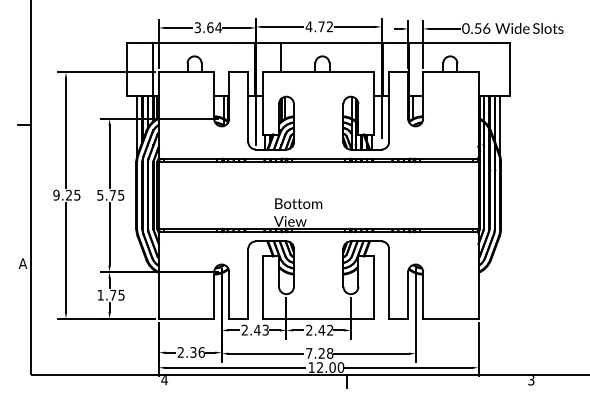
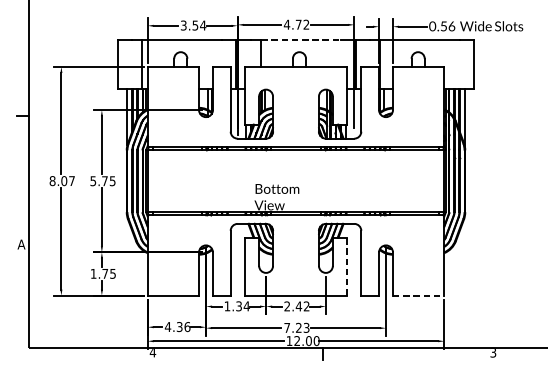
text: (210, 27) -> (195, 25), 3.64 -> 3.54
line: (324, 43) -> (301, 40), solid -> dashed
text: (66, 194) -> (61, 180), 9.25 -> 8.07
line: (374, 287) -> (347, 266), solid -> dashed
line: (450, 318) -> (418, 295), solid -> dashed
text: (255, 329) -> (237, 305), 2.43 -> 1.34
text: (180, 352) -> (167, 327), 2.36 -> 4.36
text: (330, 353) -> (306, 327), 7.28 -> 7.23

